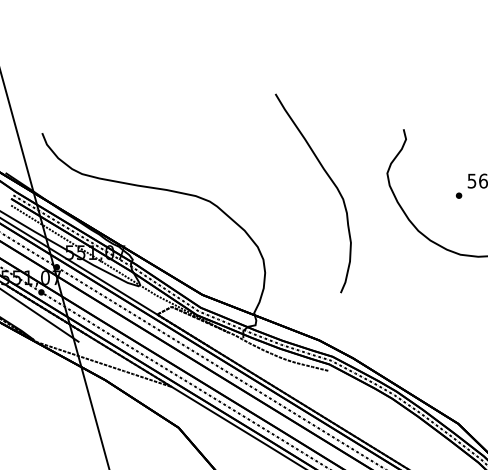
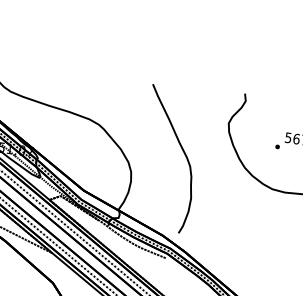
curve: (330, 180) -> (183, 151), moved

